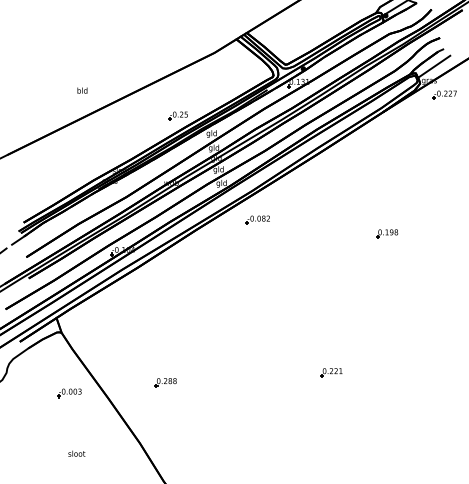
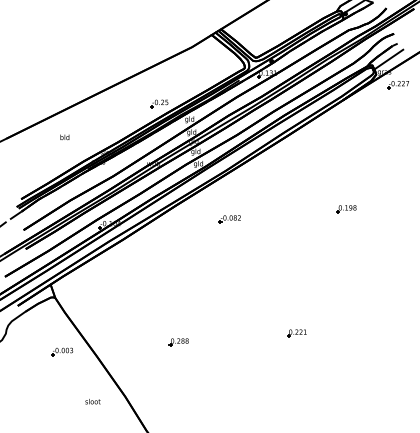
text: (82, 90) -> (64, 137), moved
part: (257, 219) -> (229, 218), moved
part: (165, 382) -> (178, 342), moved
text: (76, 453) -> (92, 401), moved

